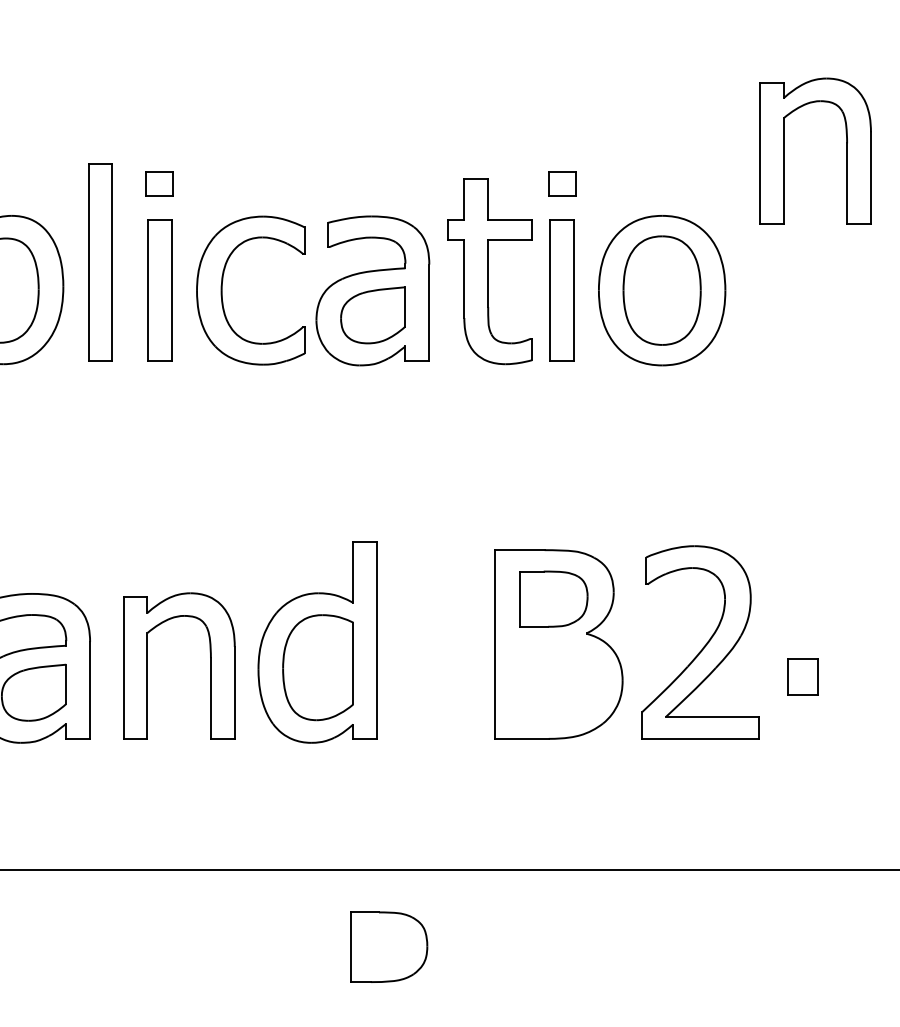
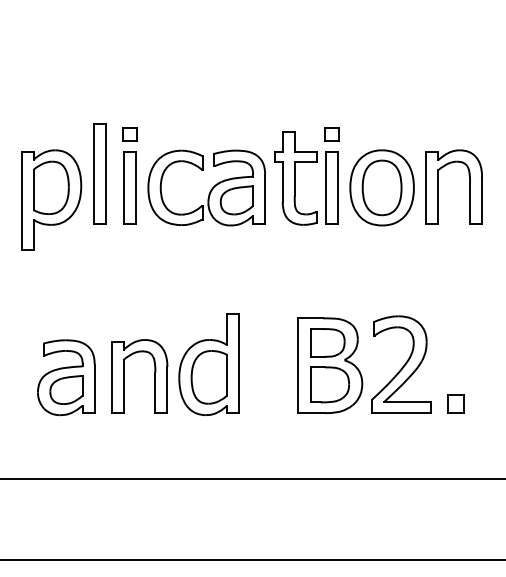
part: (784, 150) -> (438, 186), moved
part: (802, 675) -> (455, 403), moved
part: (388, 946) -> (329, 384), moved

